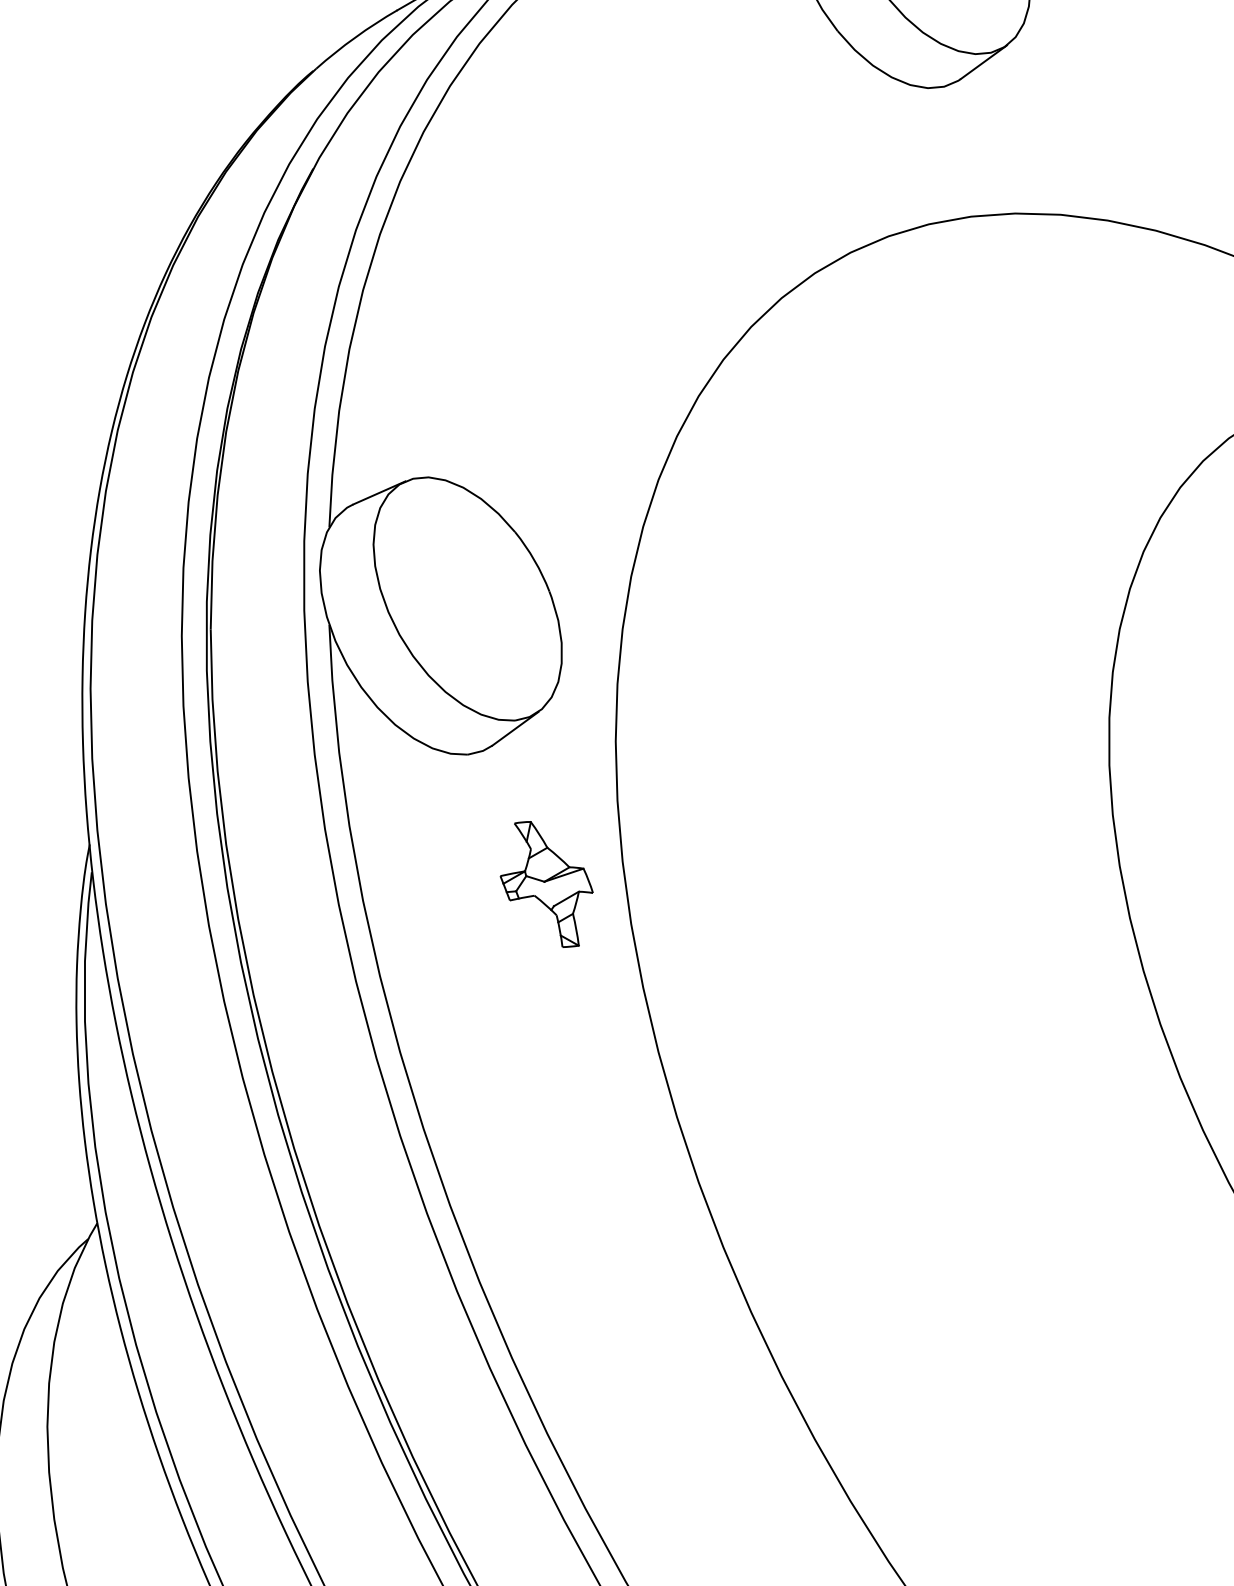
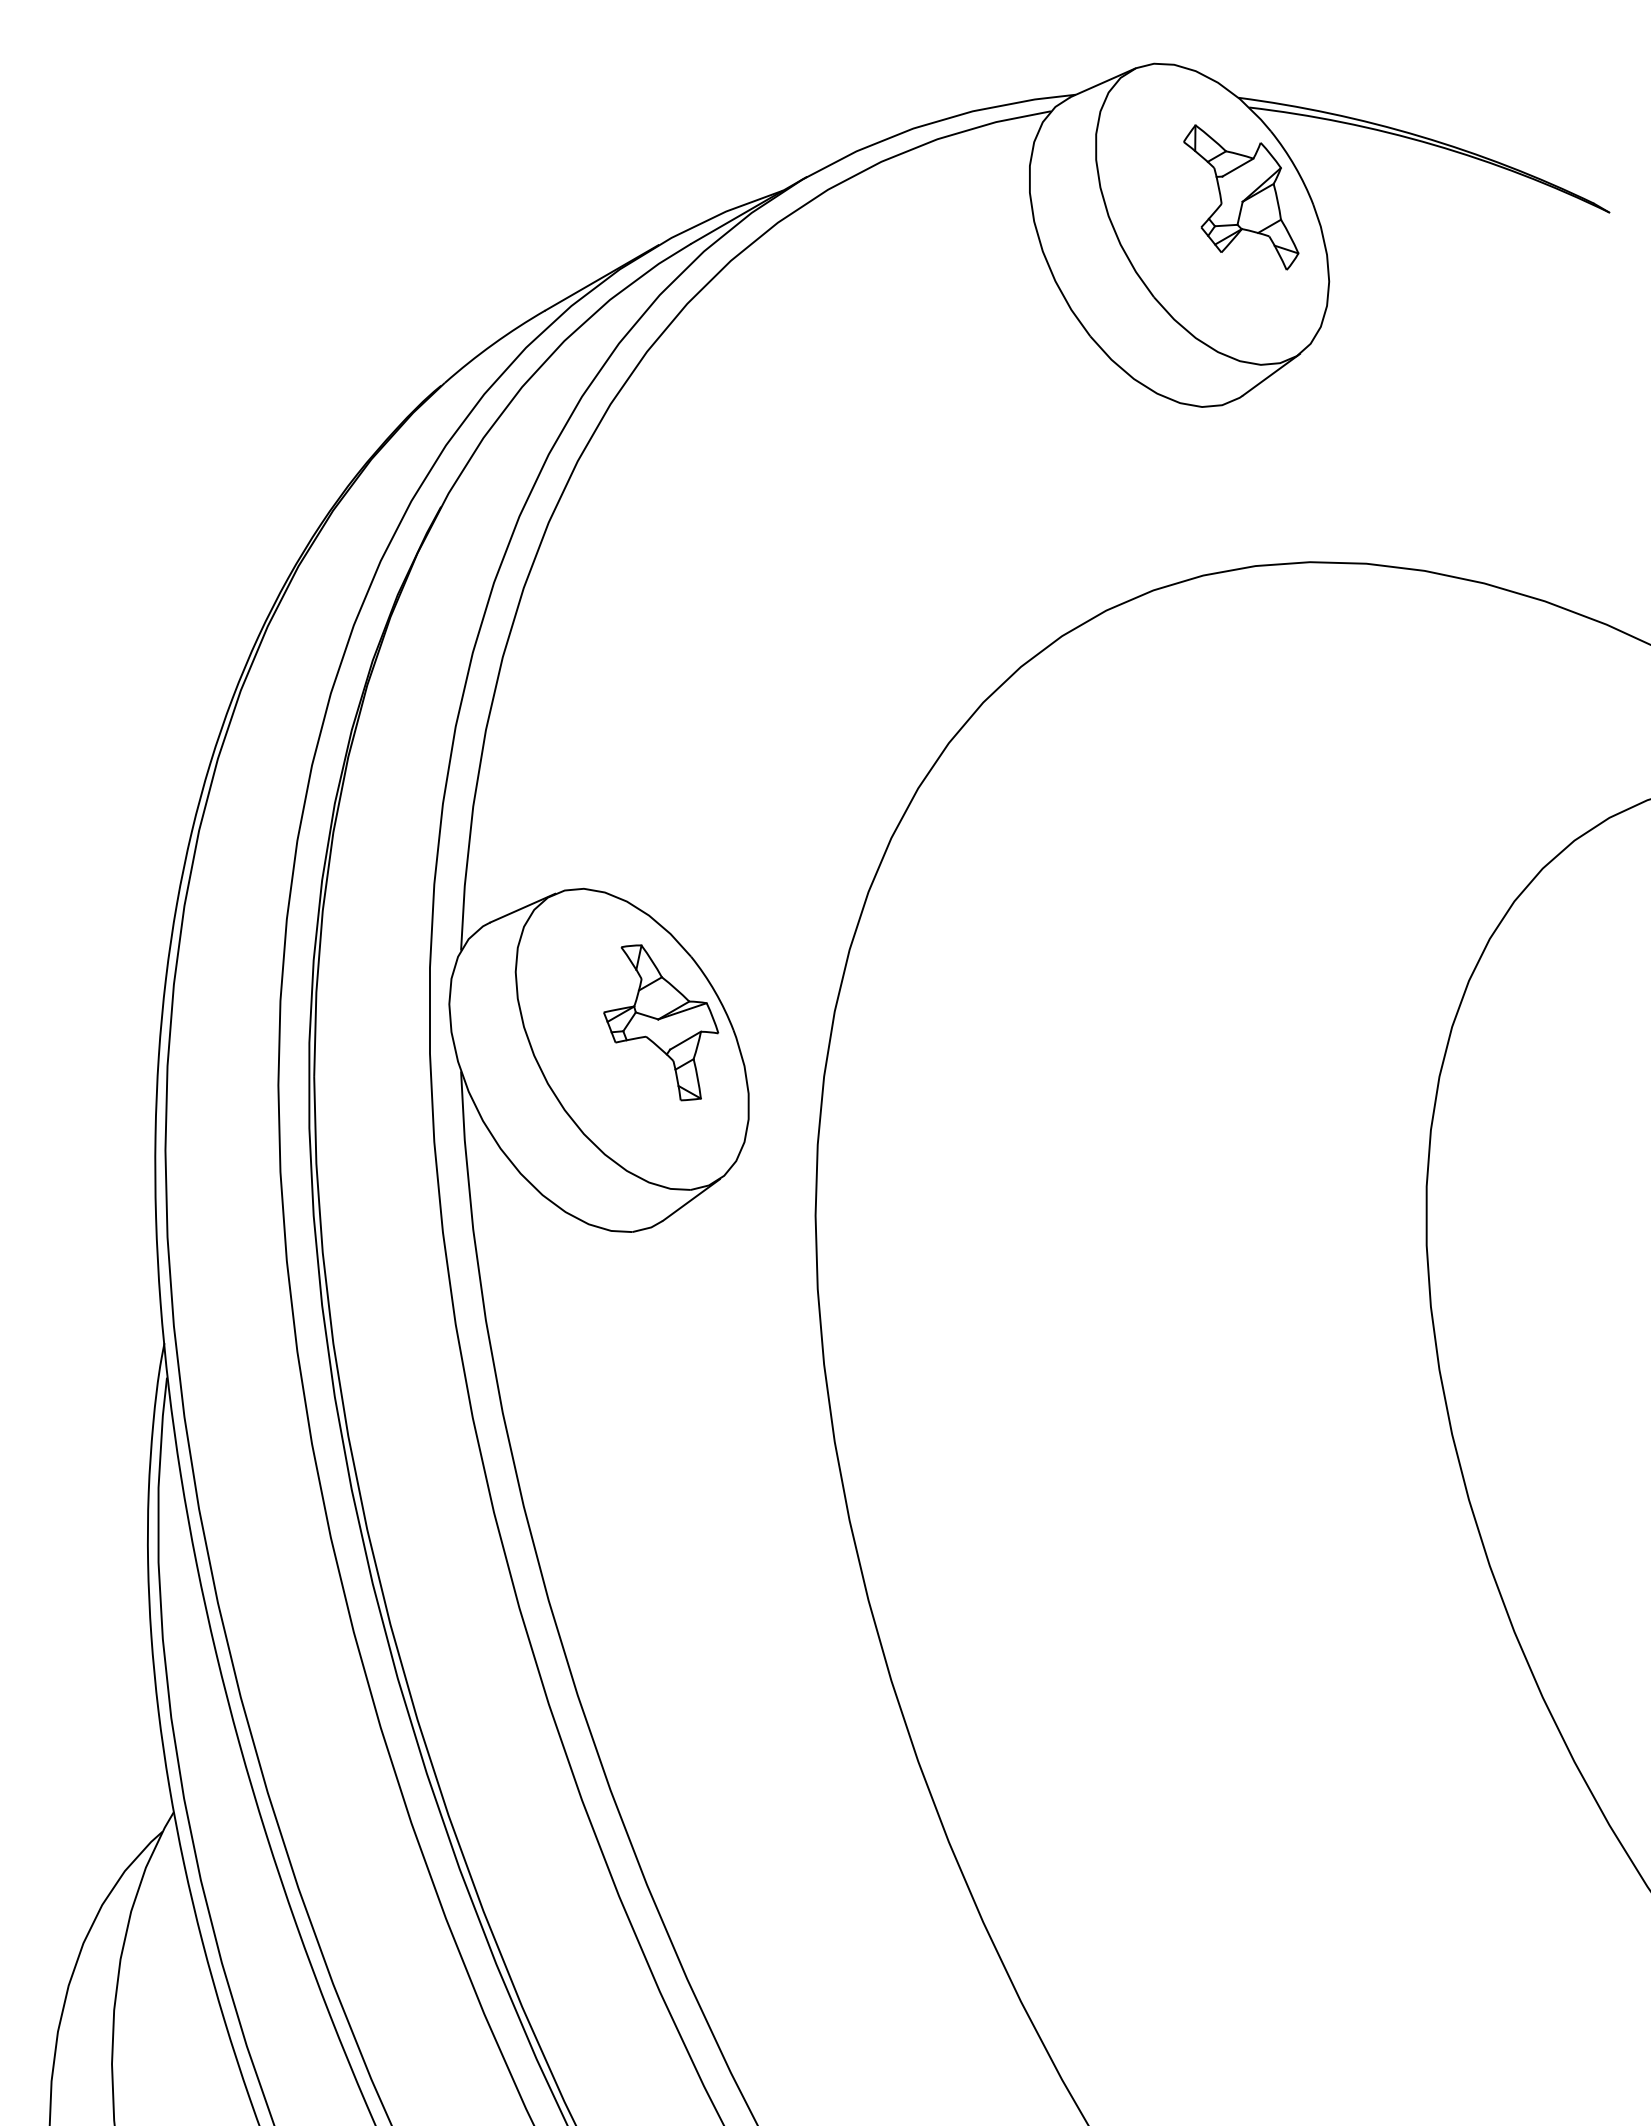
part: (547, 884) -> (661, 1022), moved

